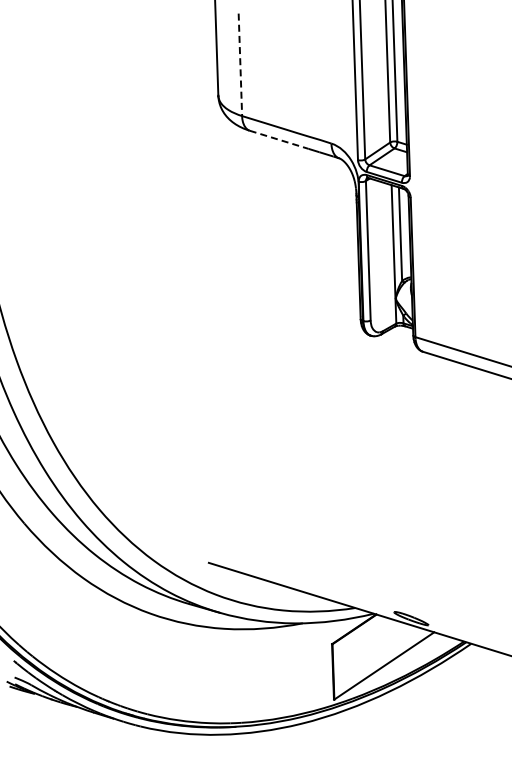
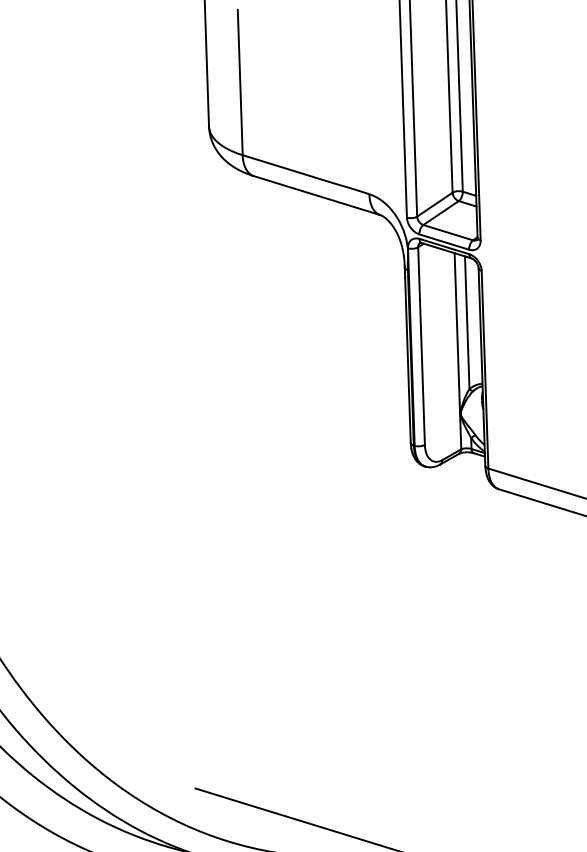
line: (240, 65) -> (240, 83), dashed -> solid
line: (279, 139) -> (295, 188), dashed -> solid

